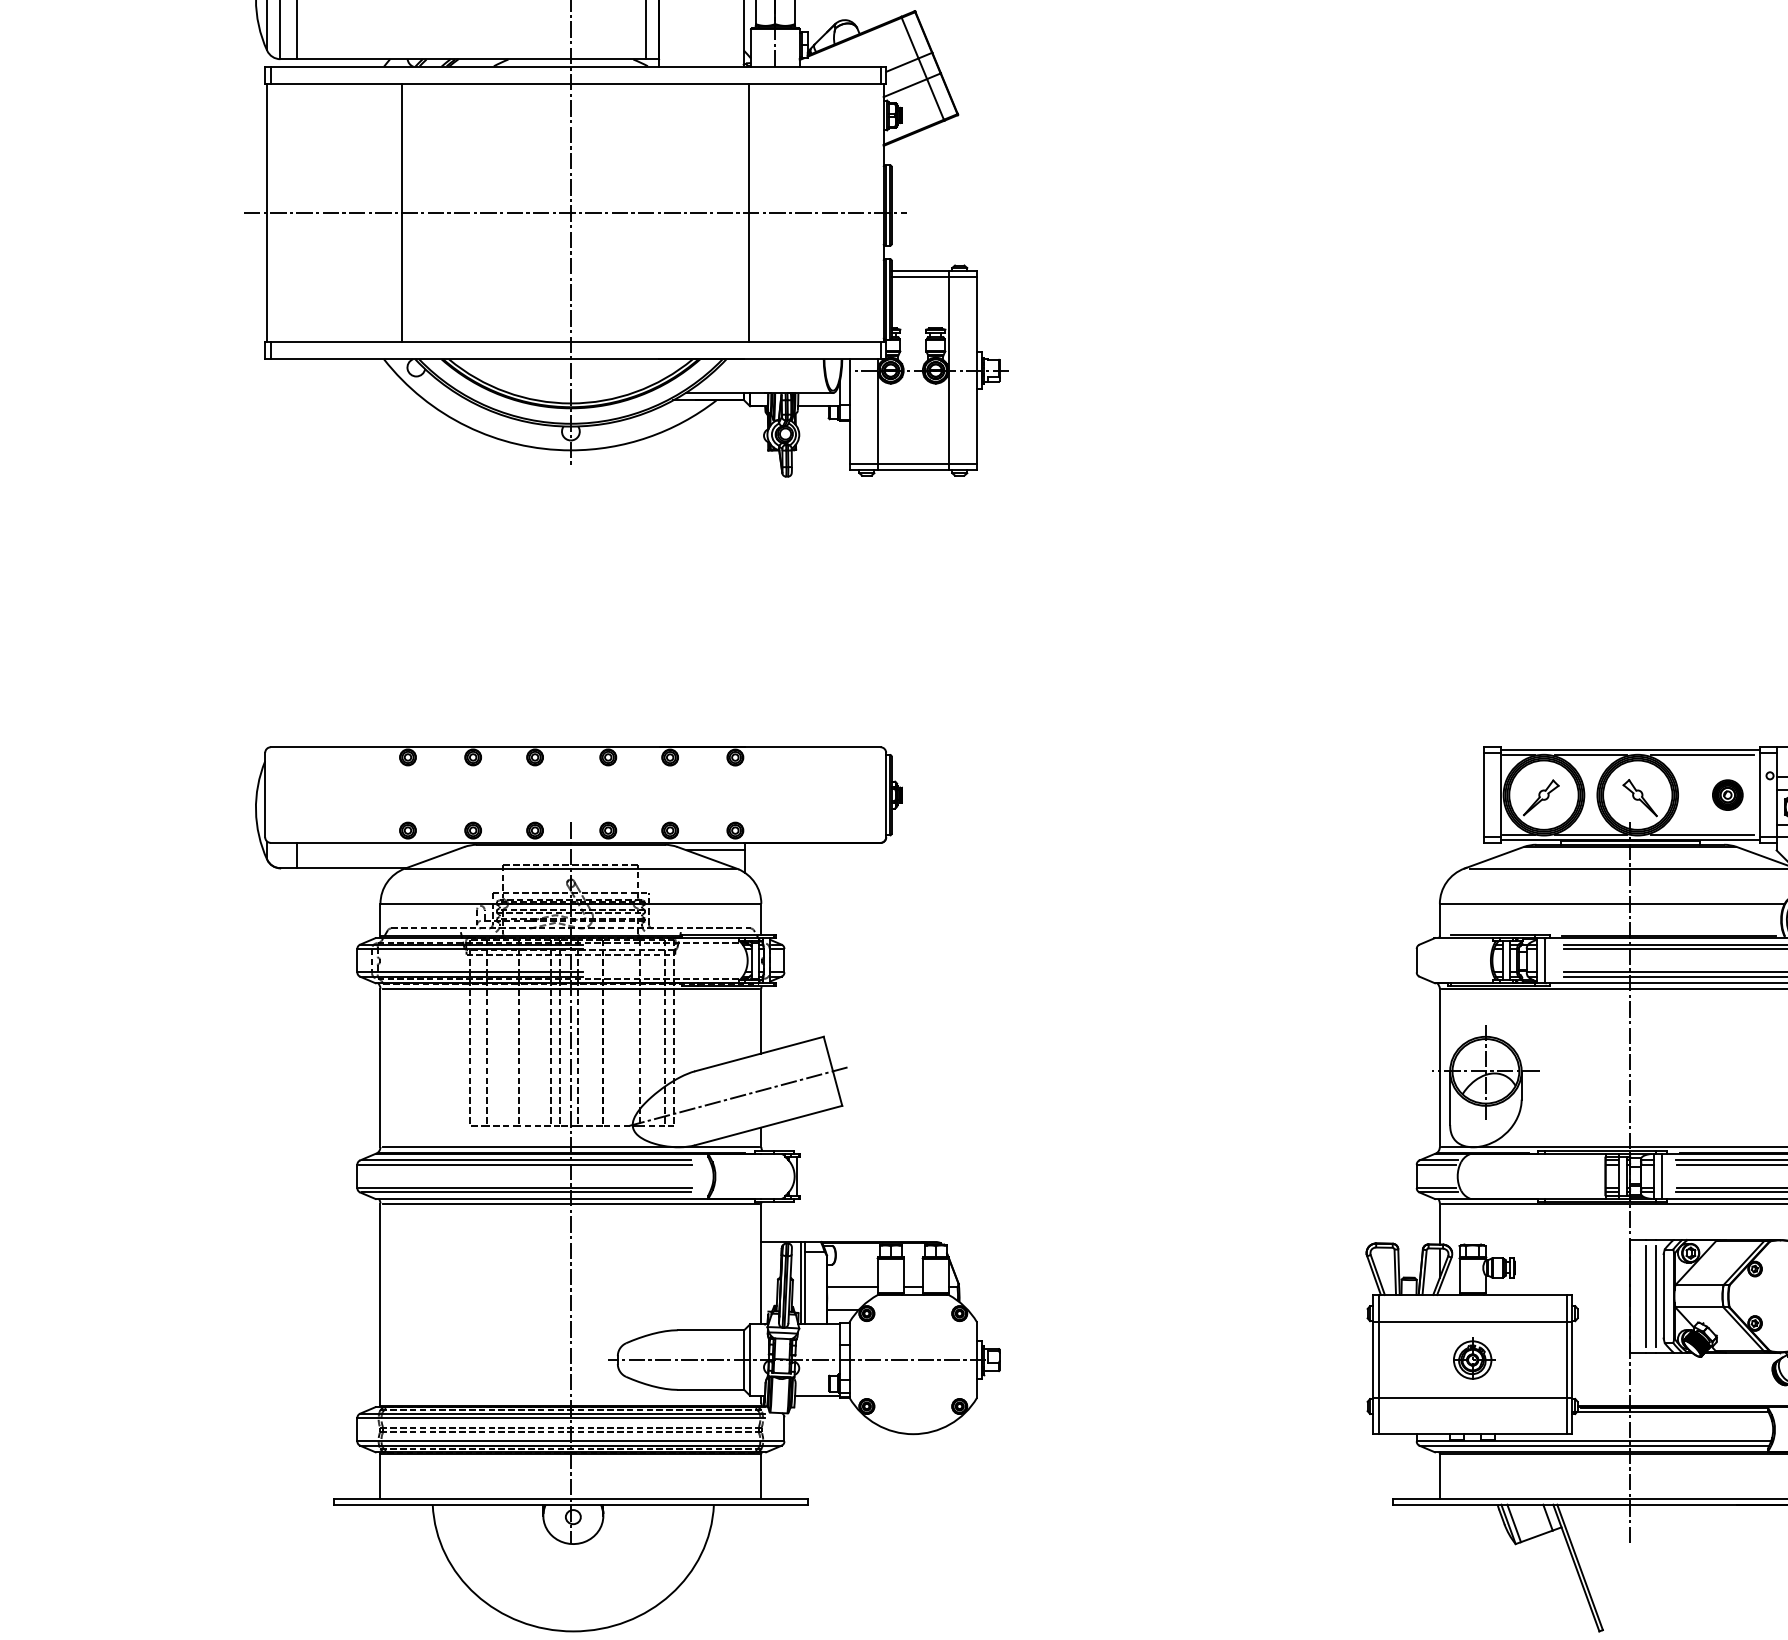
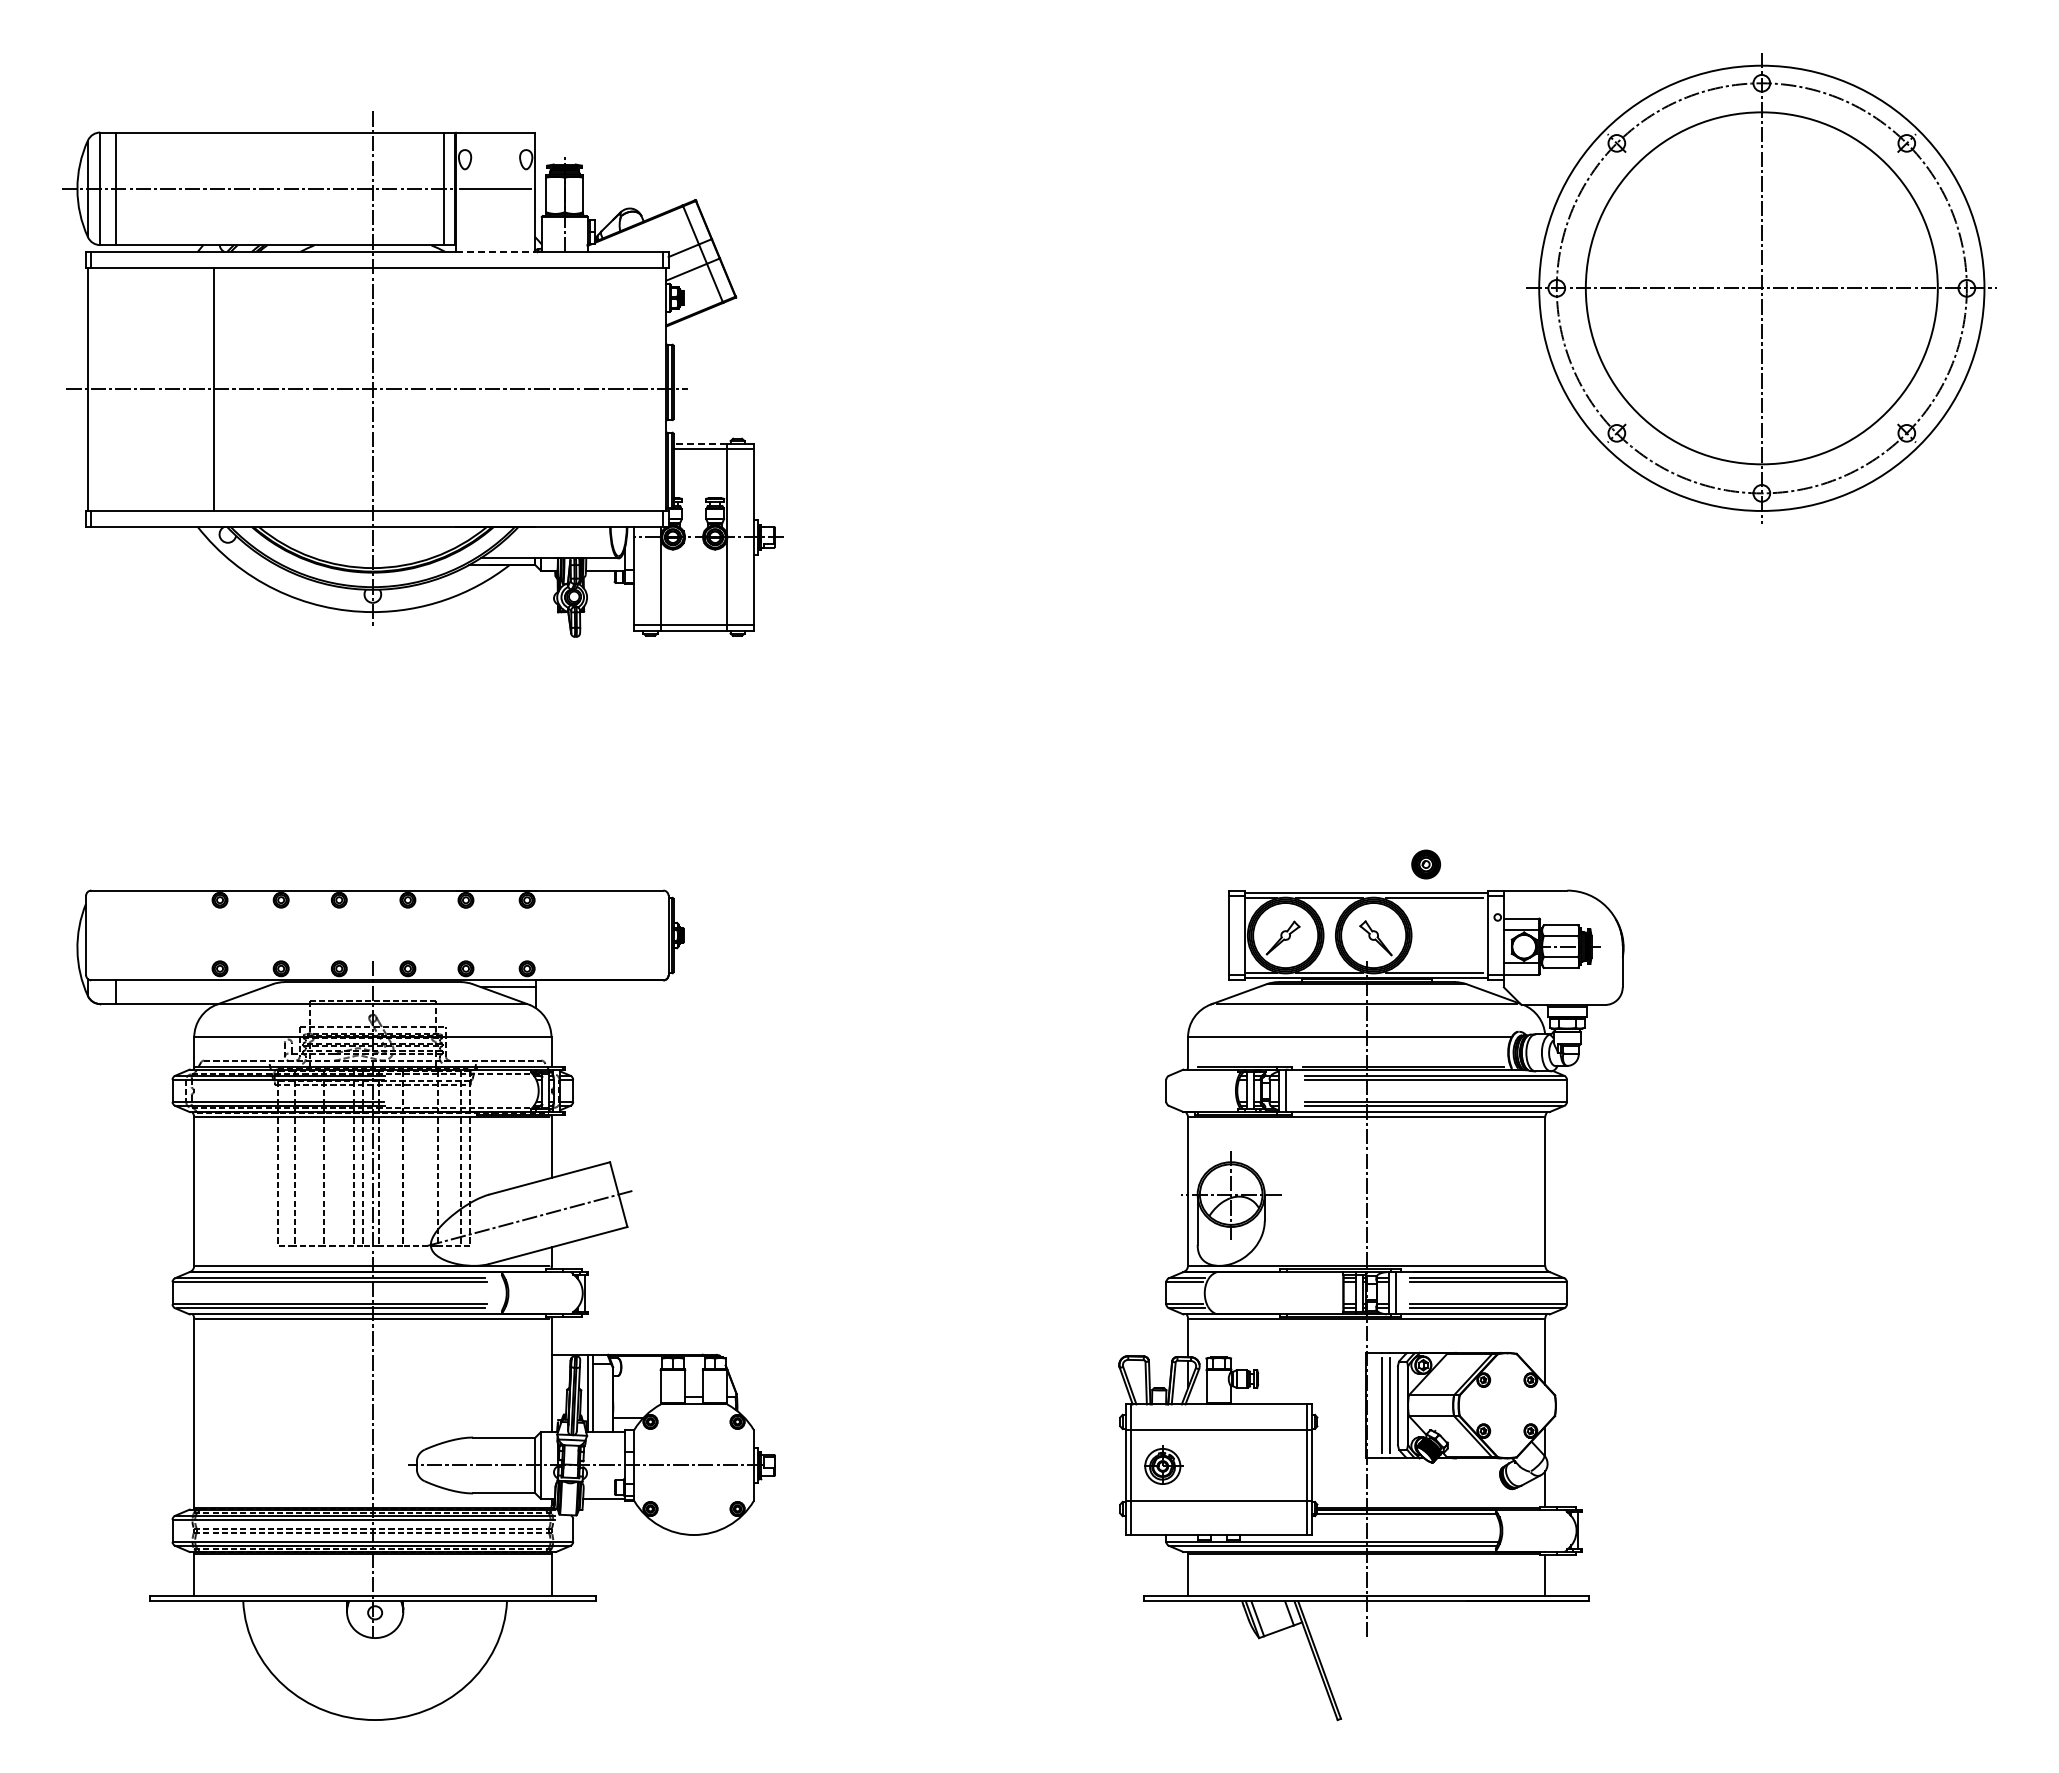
line: (701, 67) -> (495, 252), solid -> dashed
line: (749, 213) -> (540, 389), removed
line: (920, 271) -> (700, 444), solid -> dashed
part: (1727, 795) -> (1425, 864), moved
line: (851, 1287) -> (636, 1397), removed
part: (1473, 1357) -> (1163, 1464), moved

